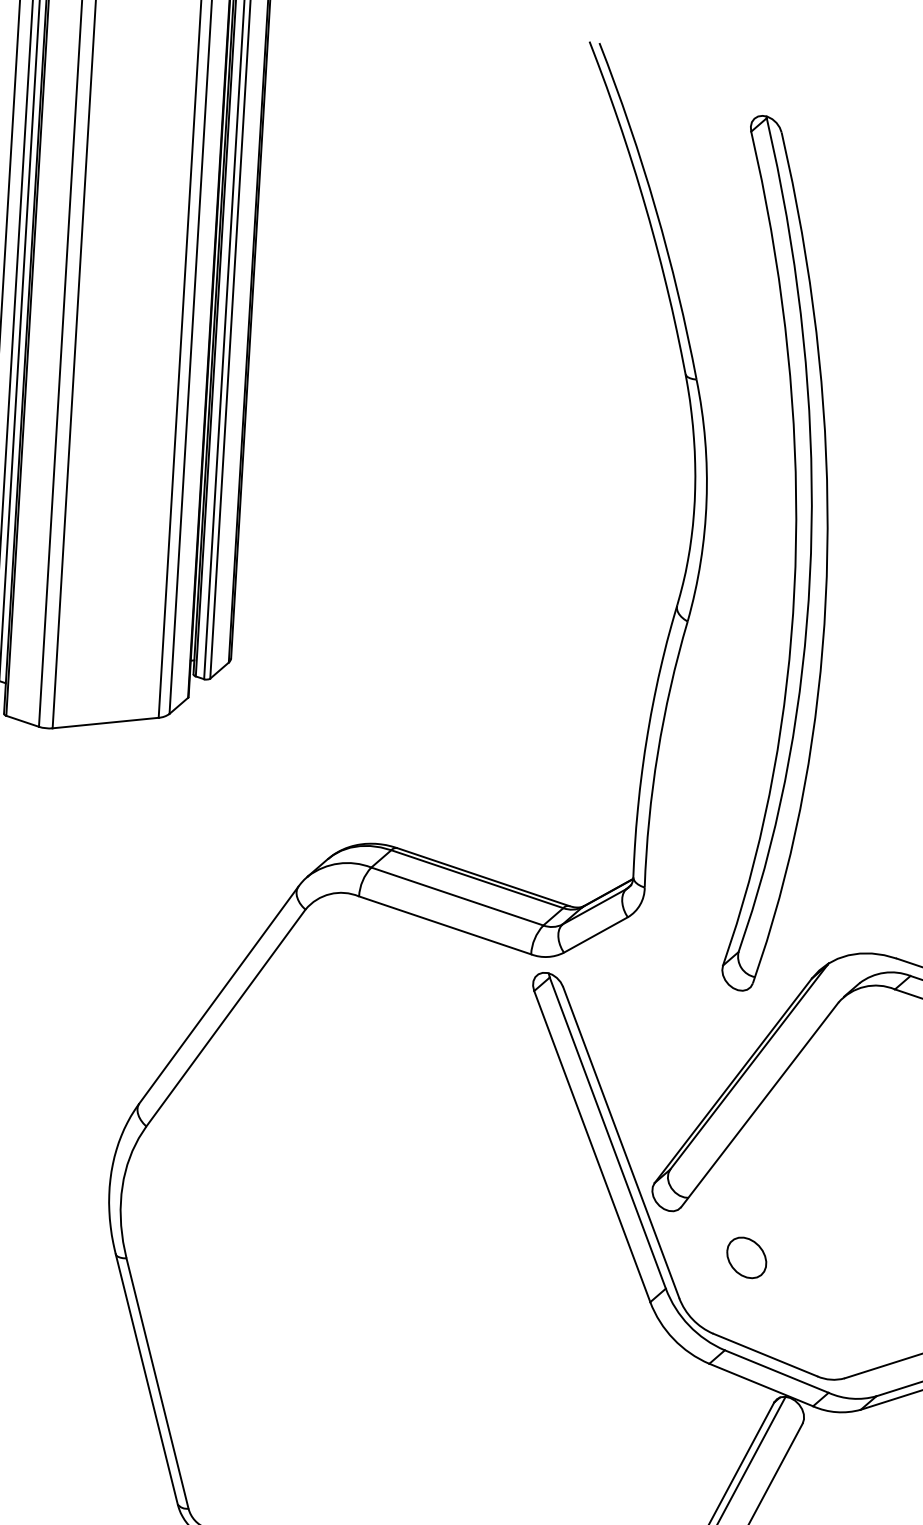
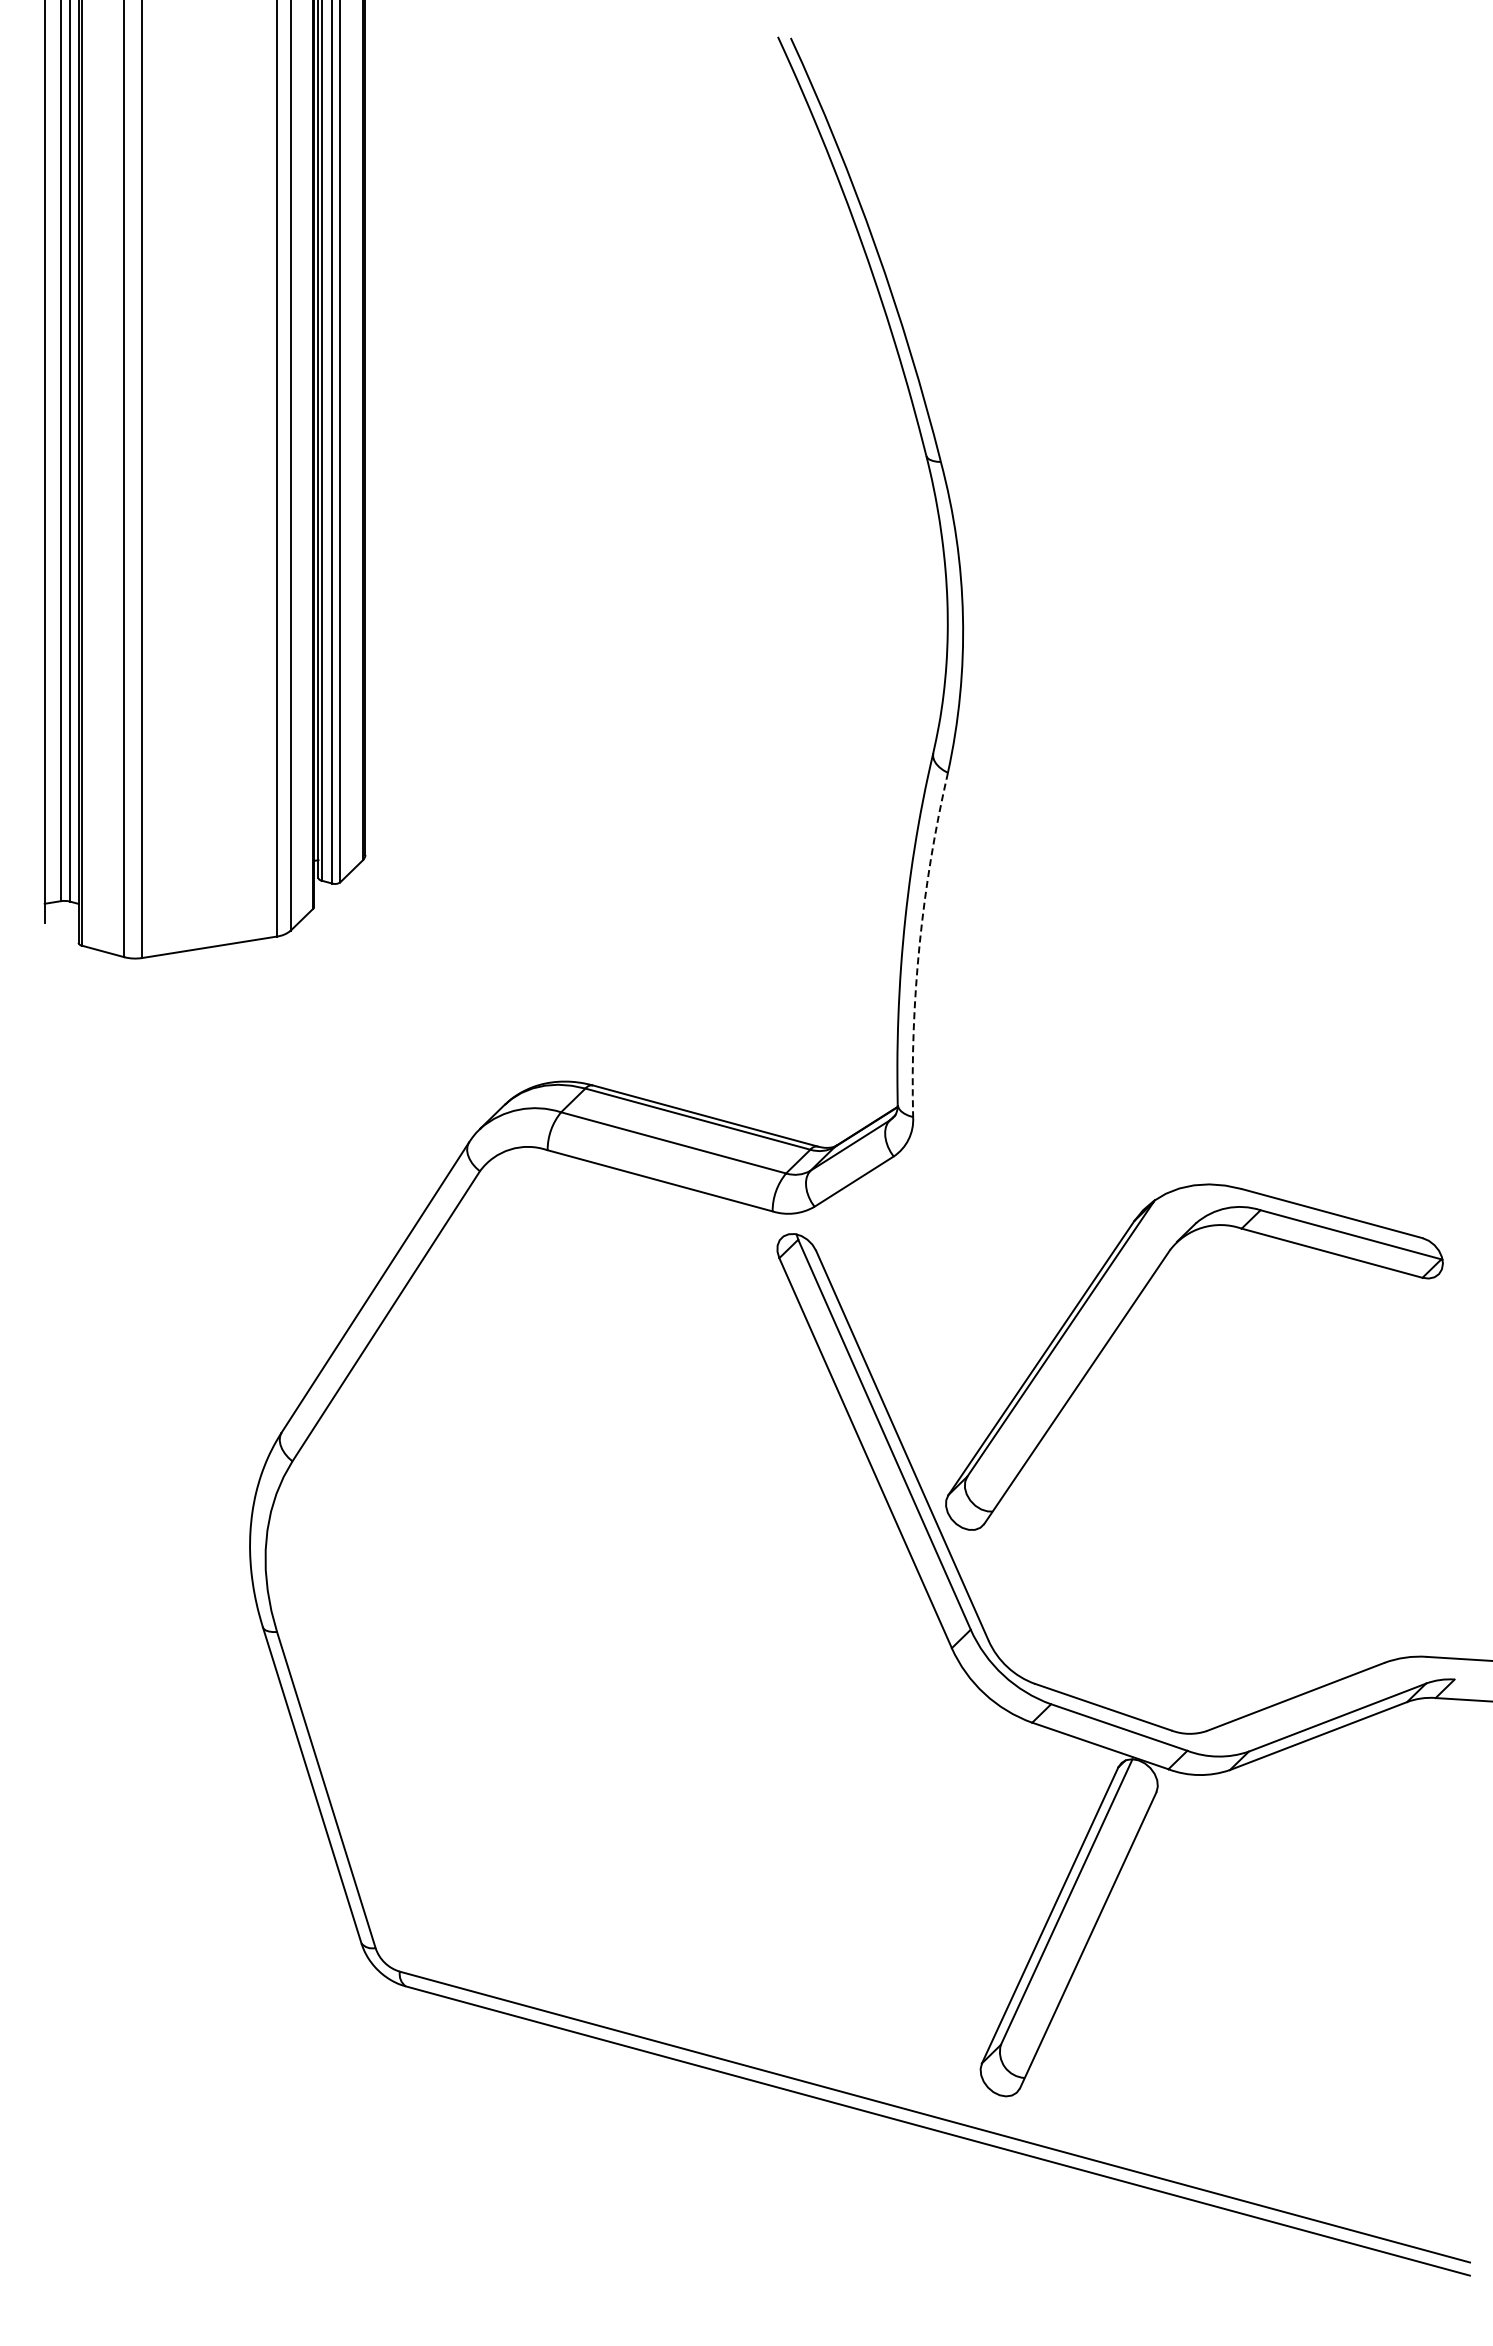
part: (795, 555) -> (1080, 680), removed
arc: (657, 752) -> (919, 943), solid -> dashed
part: (746, 1257) -> (1071, 1583), removed

